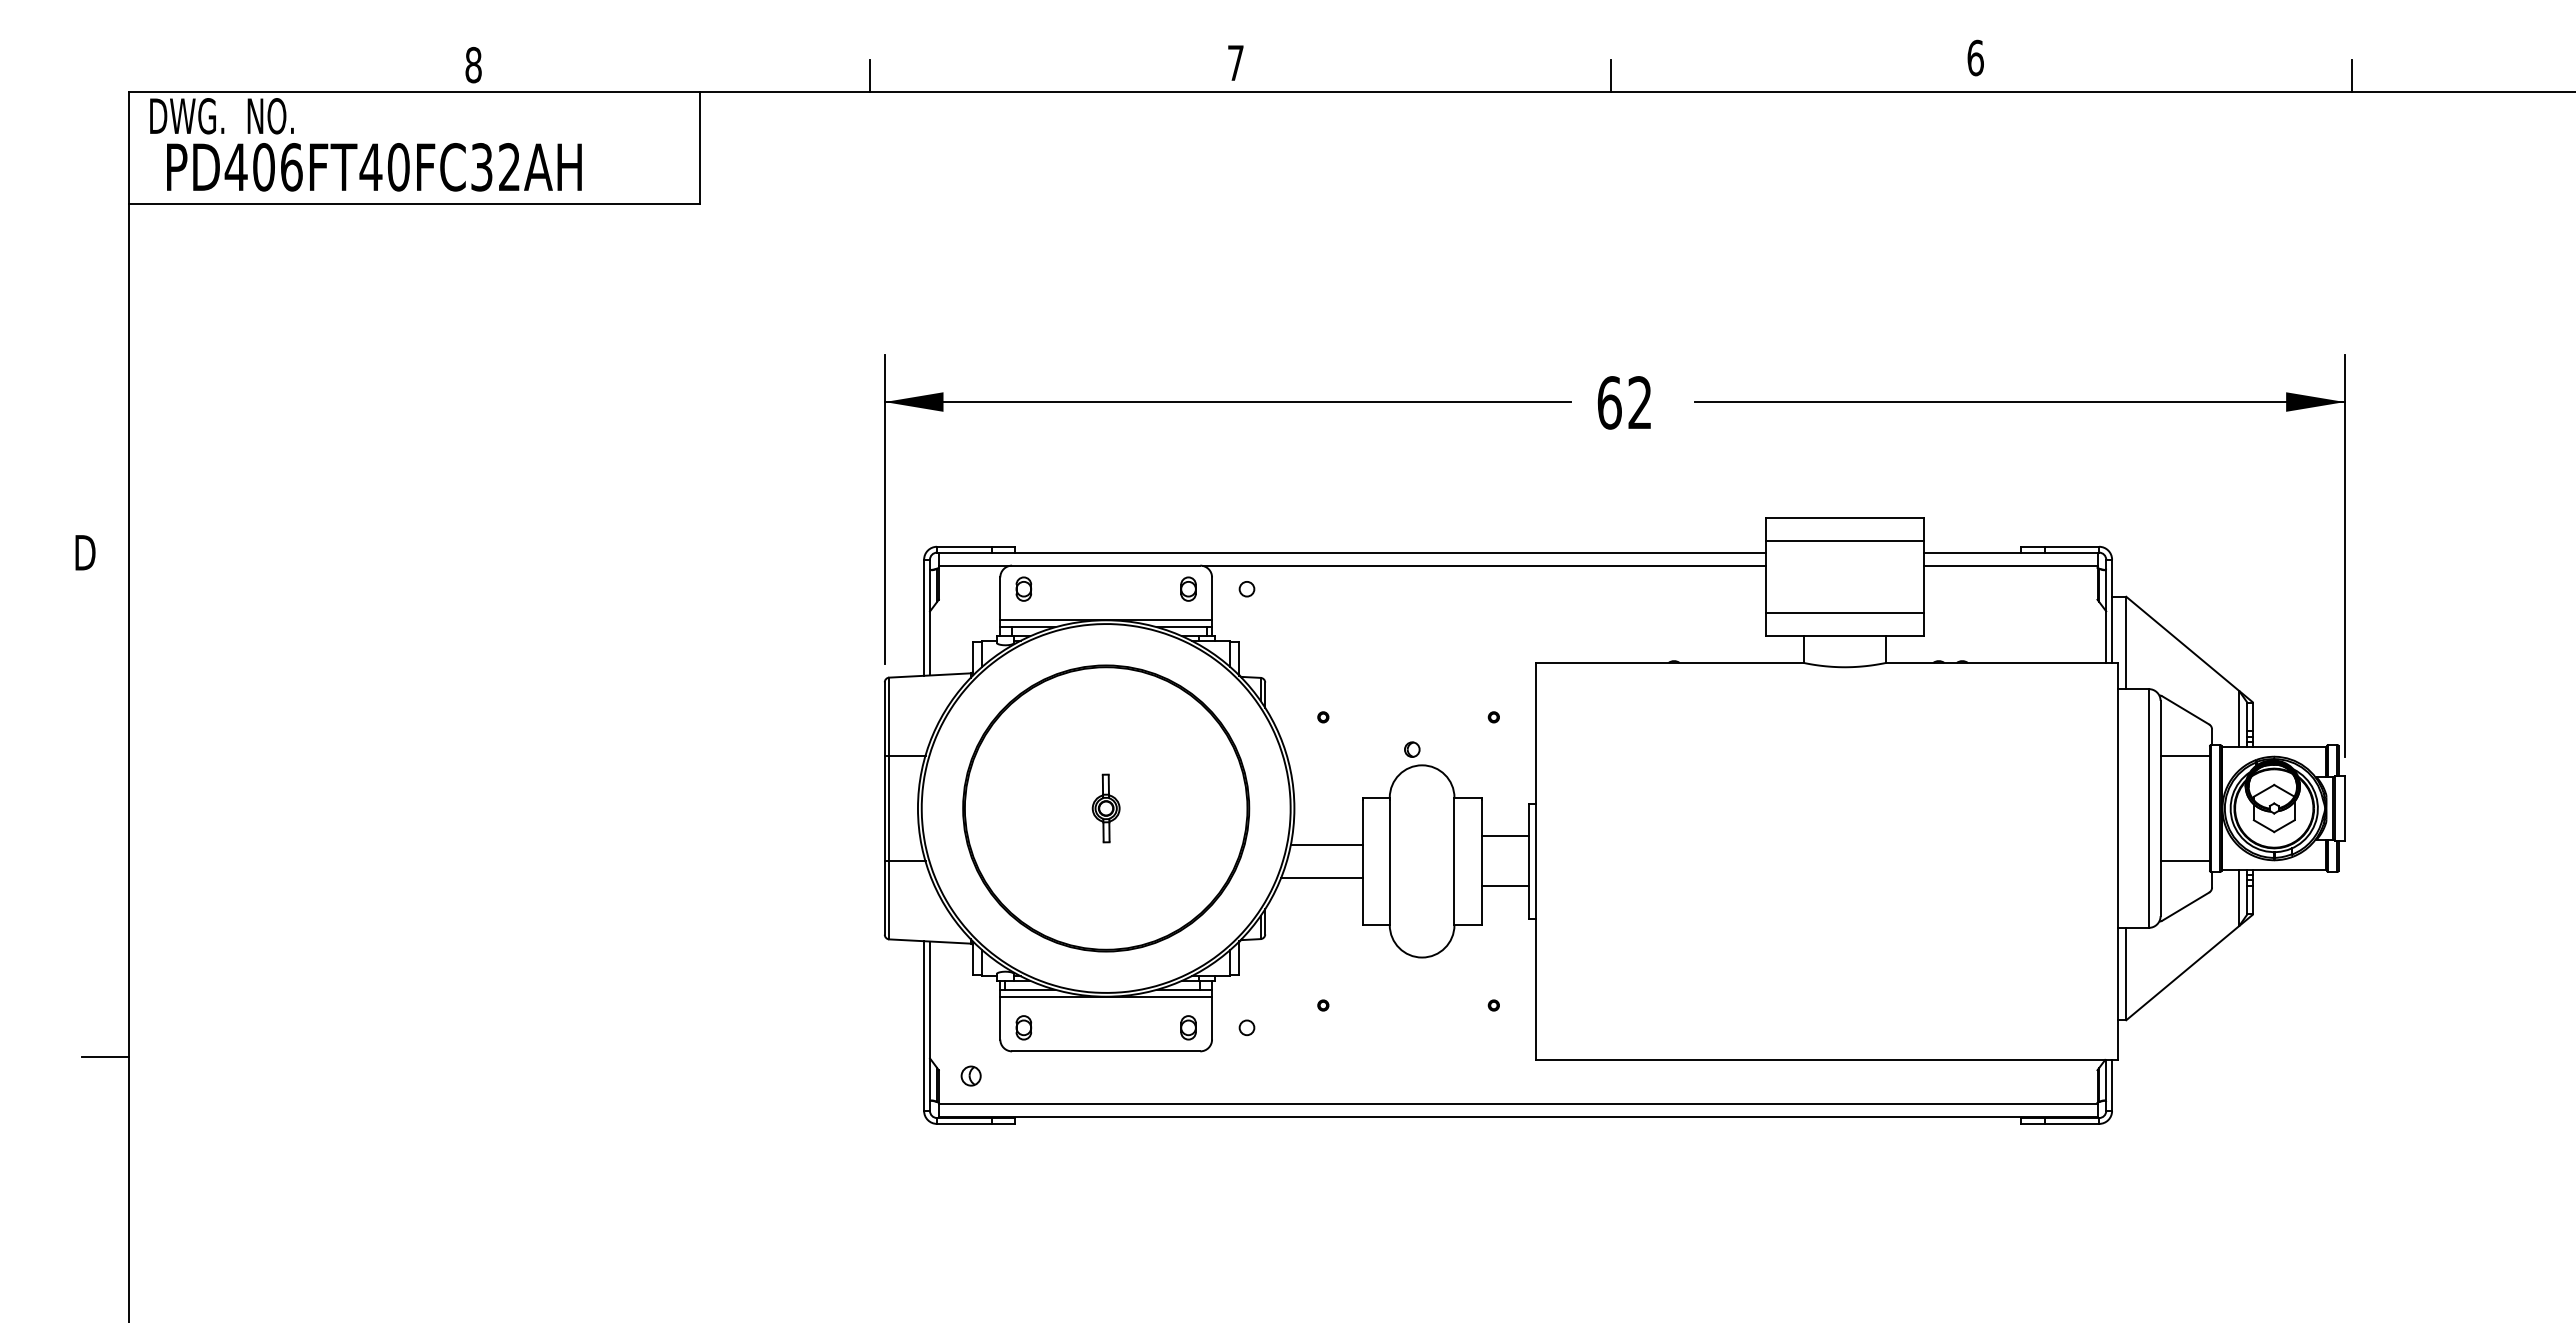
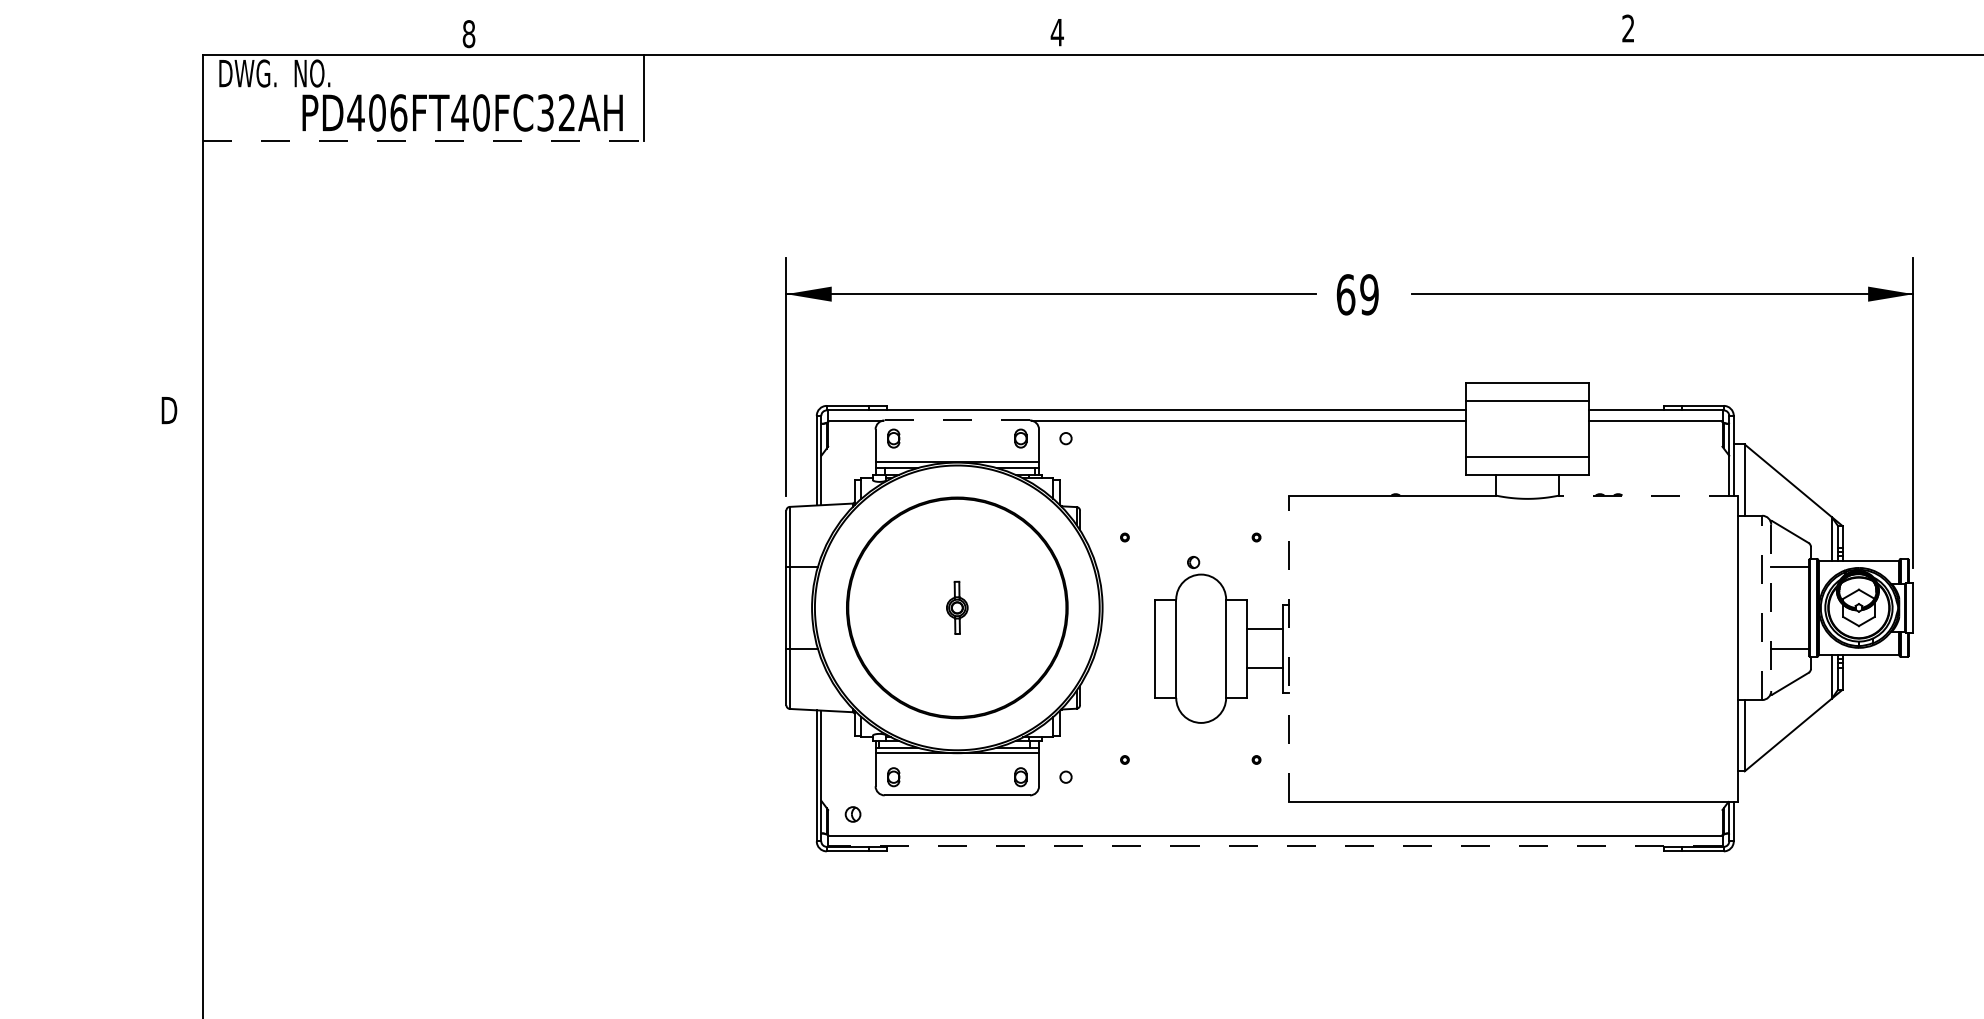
text: (1975, 57) -> (1628, 28), 6 -> 2
text: (1235, 62) -> (1057, 32), 7 -> 4
line: (869, 76) -> (774, 42), removed
line: (1610, 76) -> (1346, 42), removed
line: (2351, 76) -> (1918, 42), removed
text: (374, 167) -> (462, 113), moved
line: (414, 204) -> (423, 141), solid -> dashed
text: (1640, 402) -> (1369, 294), 62 -> 69
line: (1106, 565) -> (957, 420), solid -> dashed
line: (2001, 662) -> (1648, 495), solid -> dashed
line: (2148, 808) -> (1761, 607), solid -> dashed
line: (2160, 808) -> (1771, 607), solid -> dashed
line: (1326, 844) -> (1127, 635), removed
line: (1535, 861) -> (1288, 648), solid -> dashed
line: (1321, 878) -> (1123, 661), removed
line: (104, 1056) -> (184, 799), removed
line: (1517, 1117) -> (1274, 846), solid -> dashed

